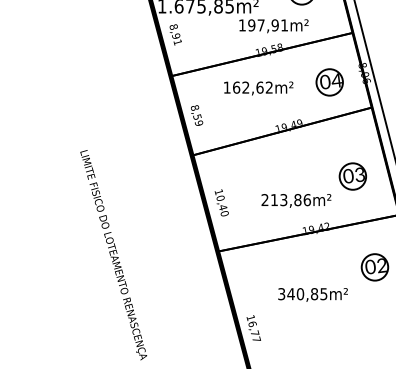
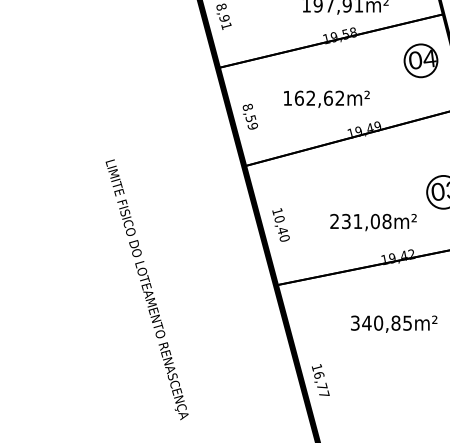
part: (329, 82) -> (420, 60), moved
text: (258, 88) -> (326, 99), moved
text: (290, 200) -> (366, 222), 213,86m² -> 231,08m²
text: (312, 294) -> (393, 323), moved

